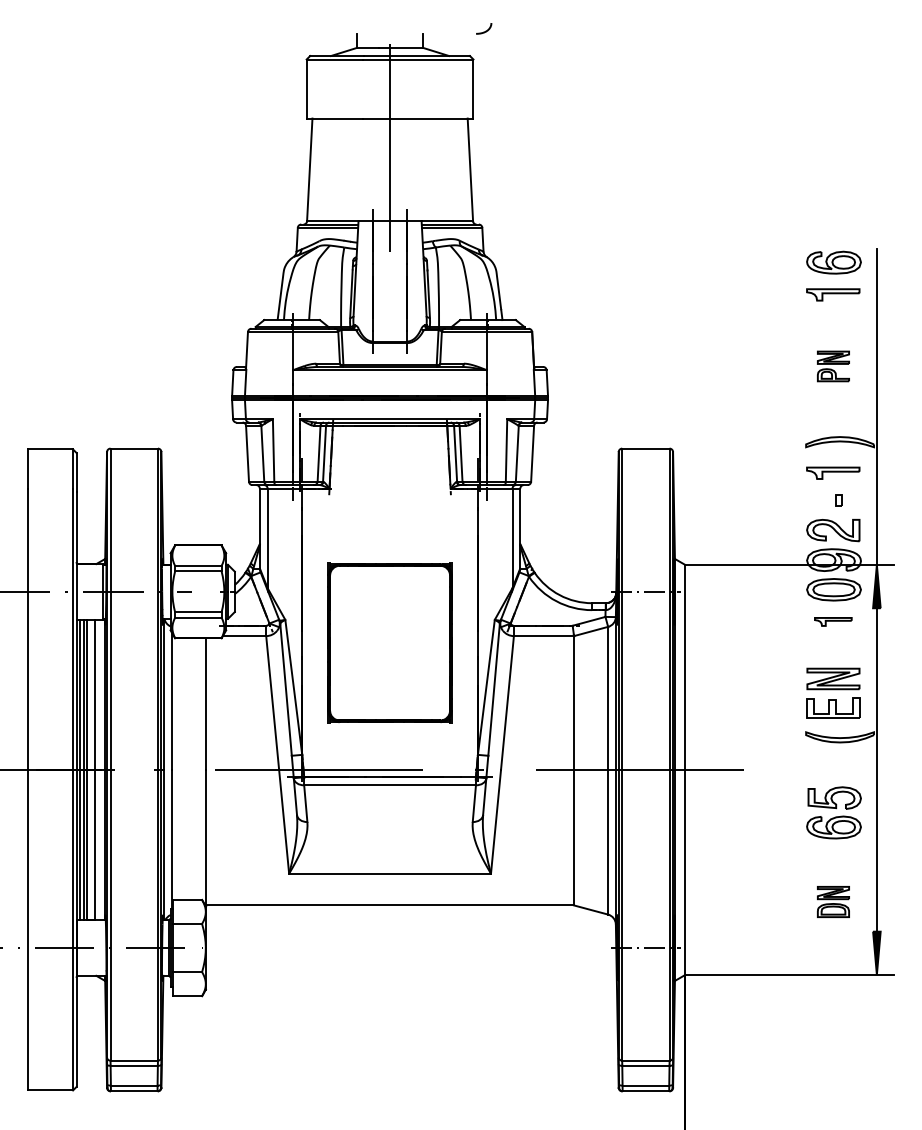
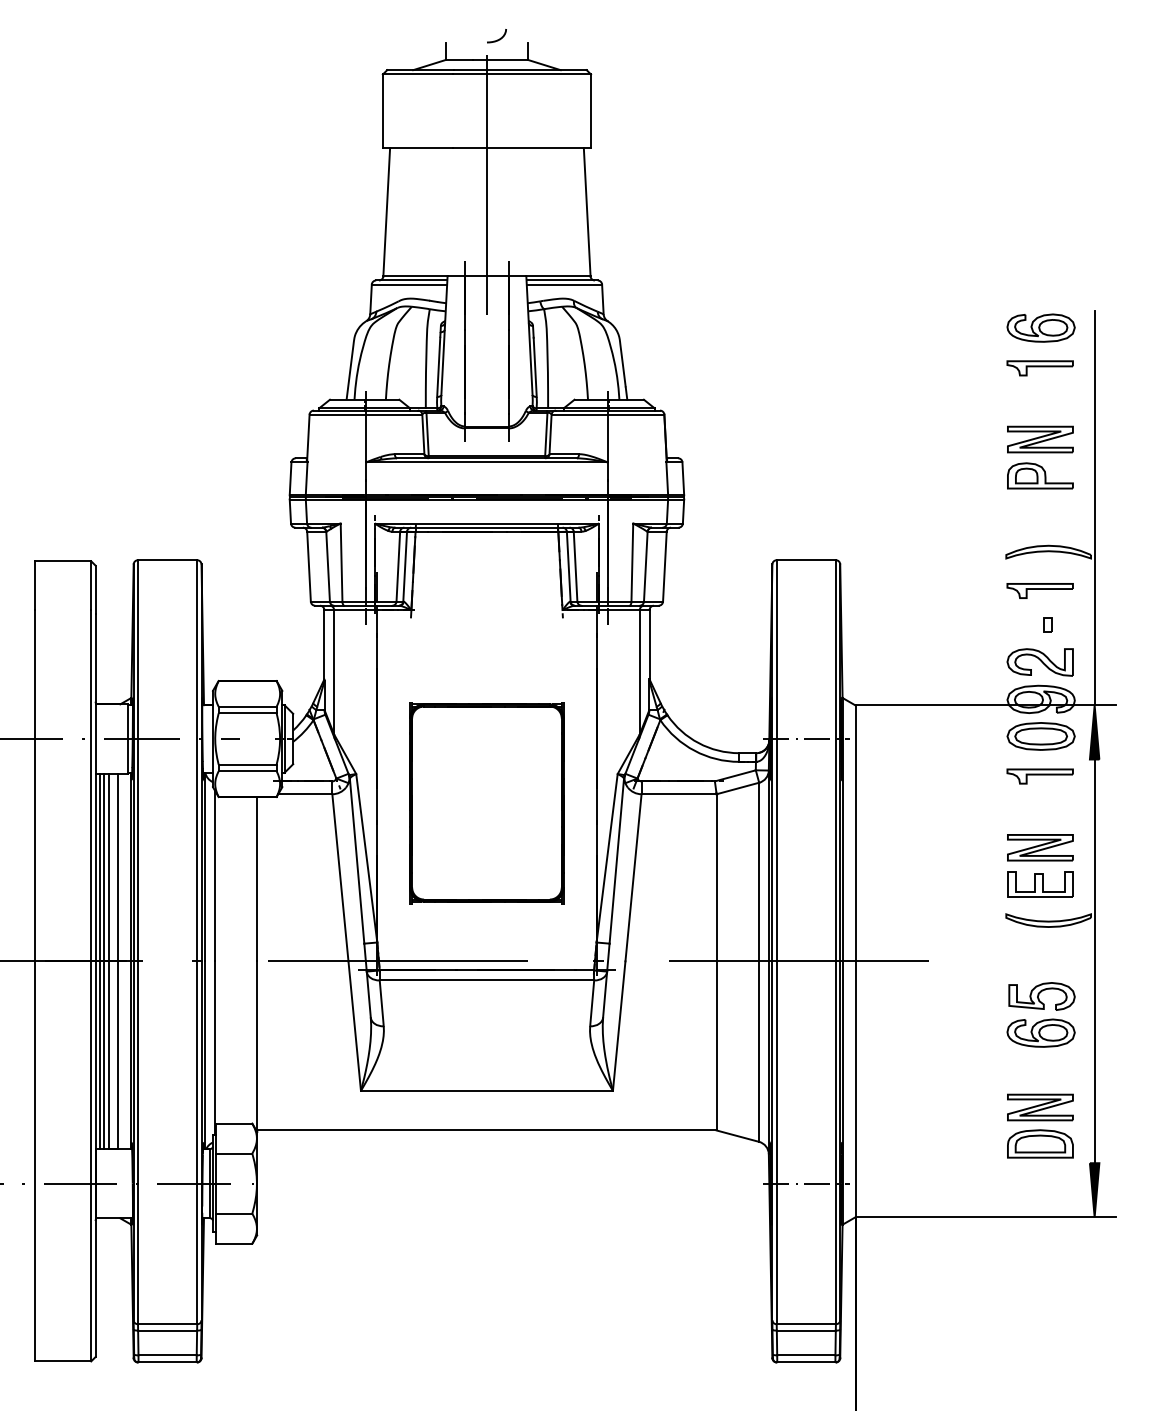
curve: (485, 30) -> (498, 38), moved
part: (833, 366) -> (1040, 457), size x1.67
part: (833, 621) -> (1040, 776), size x1.43
part: (833, 901) -> (1040, 1125), size x1.67

